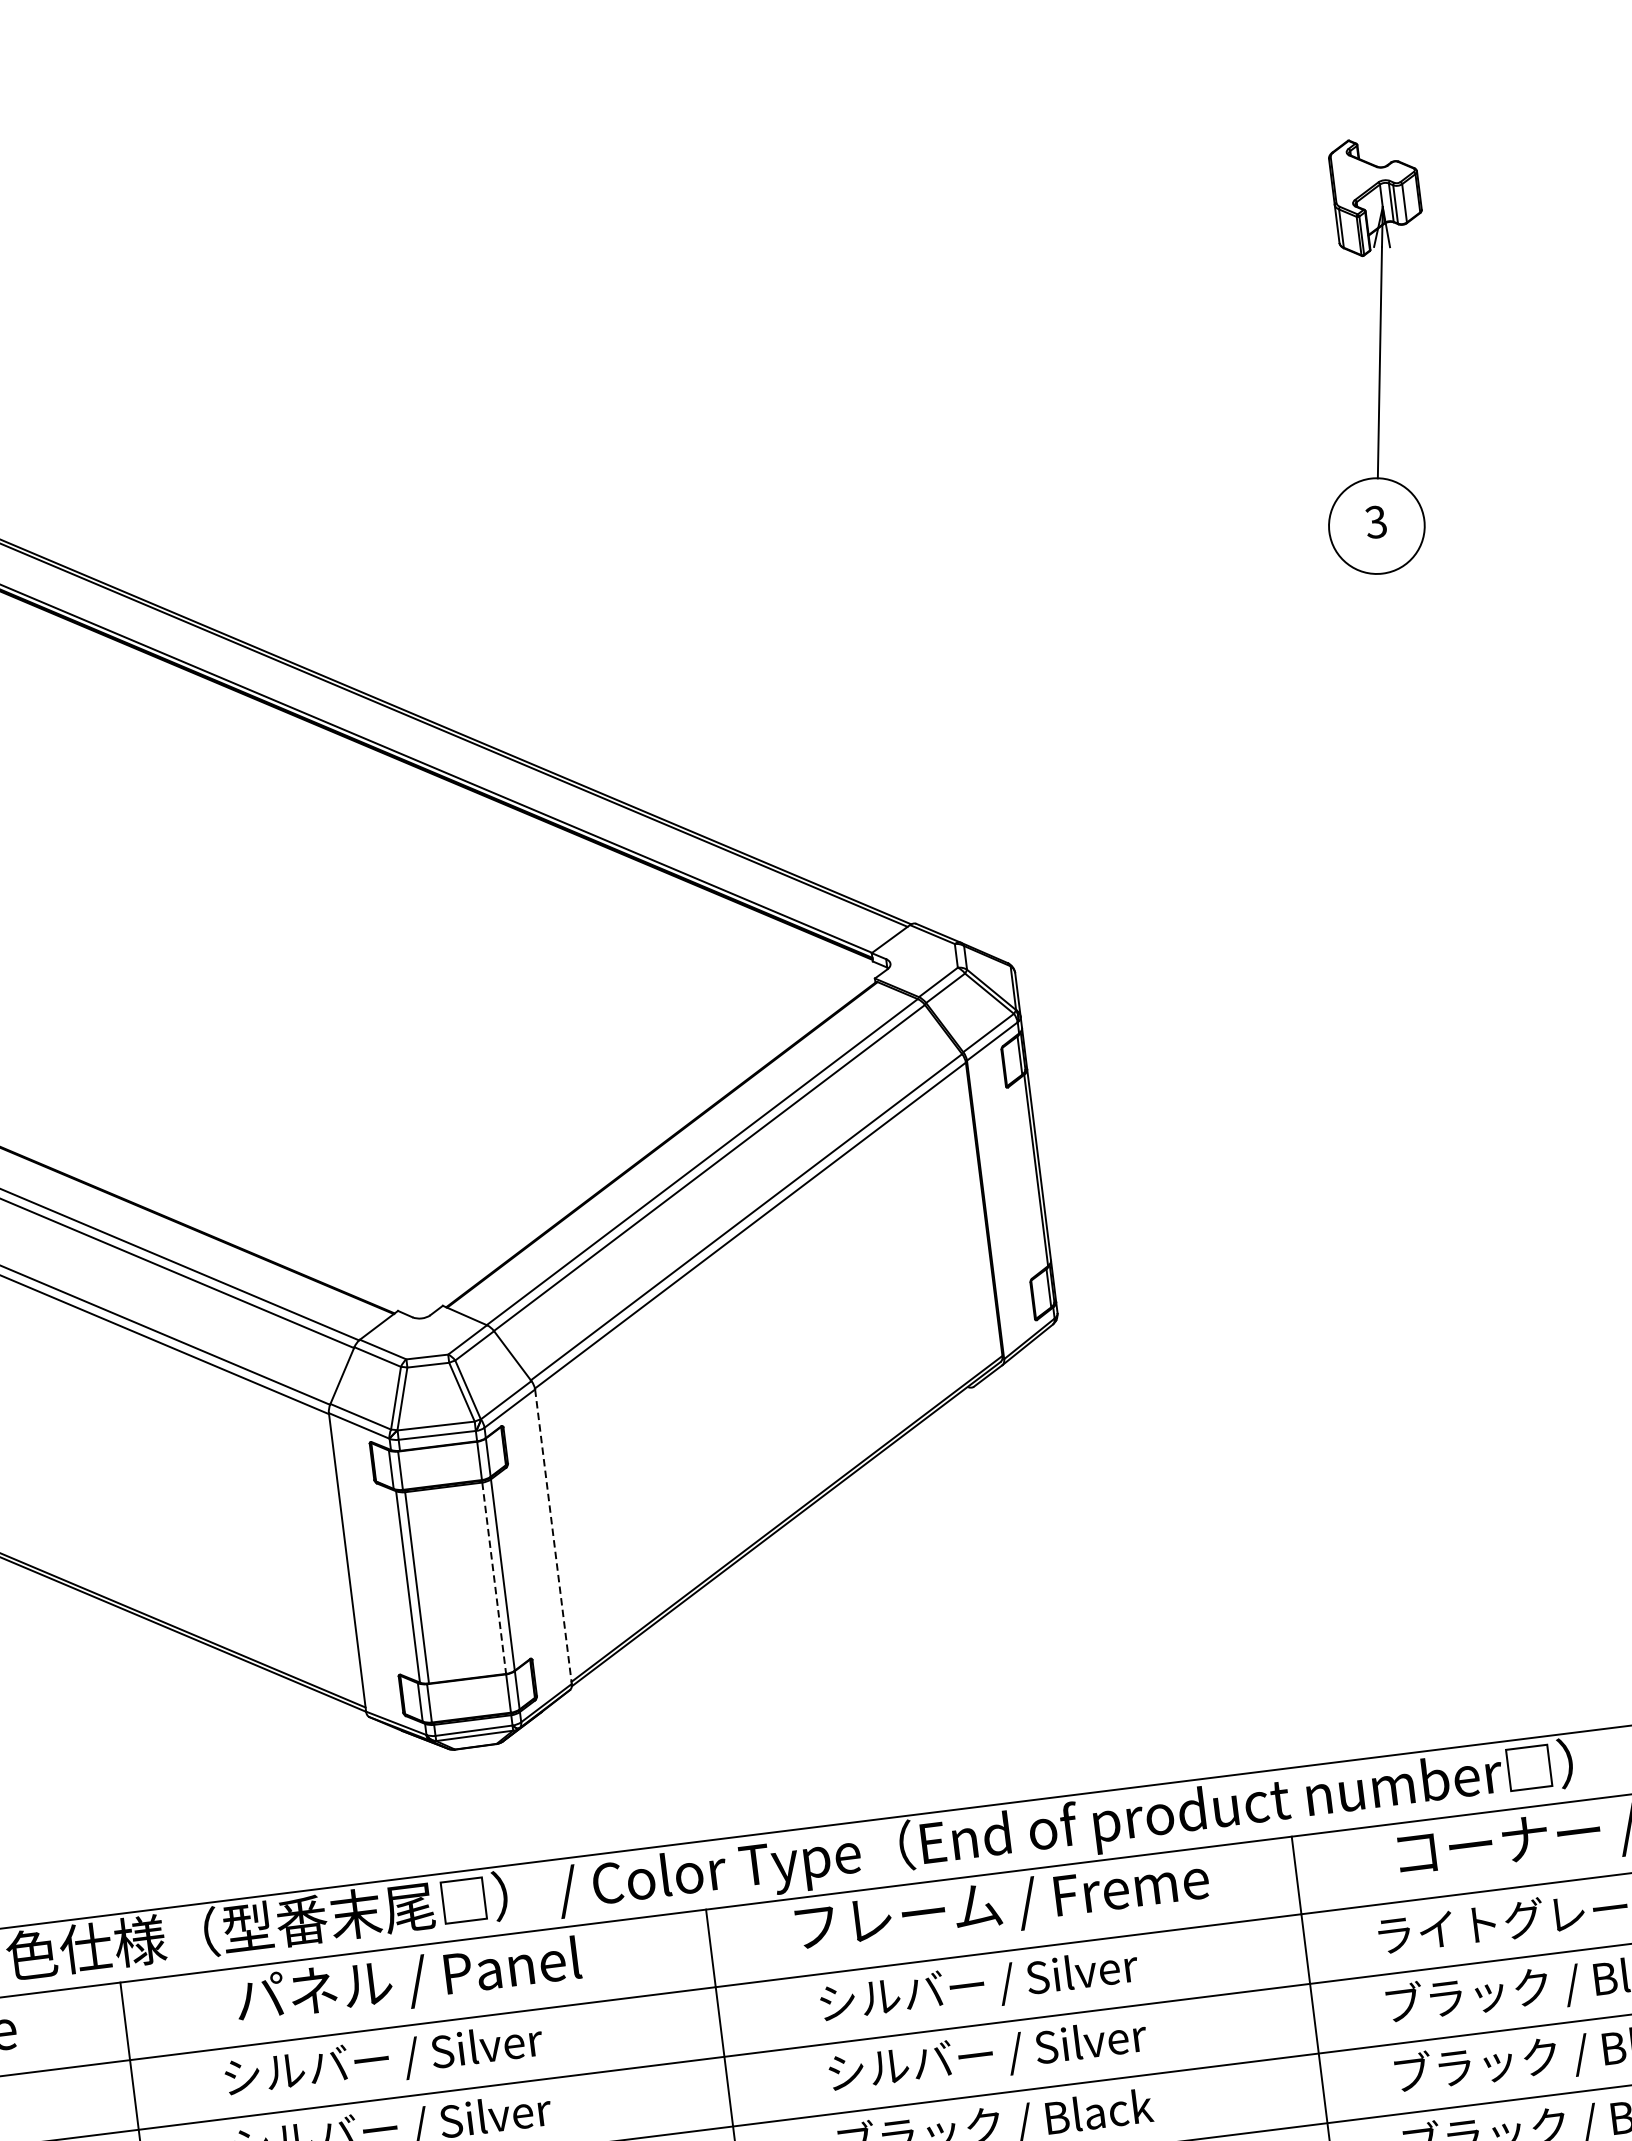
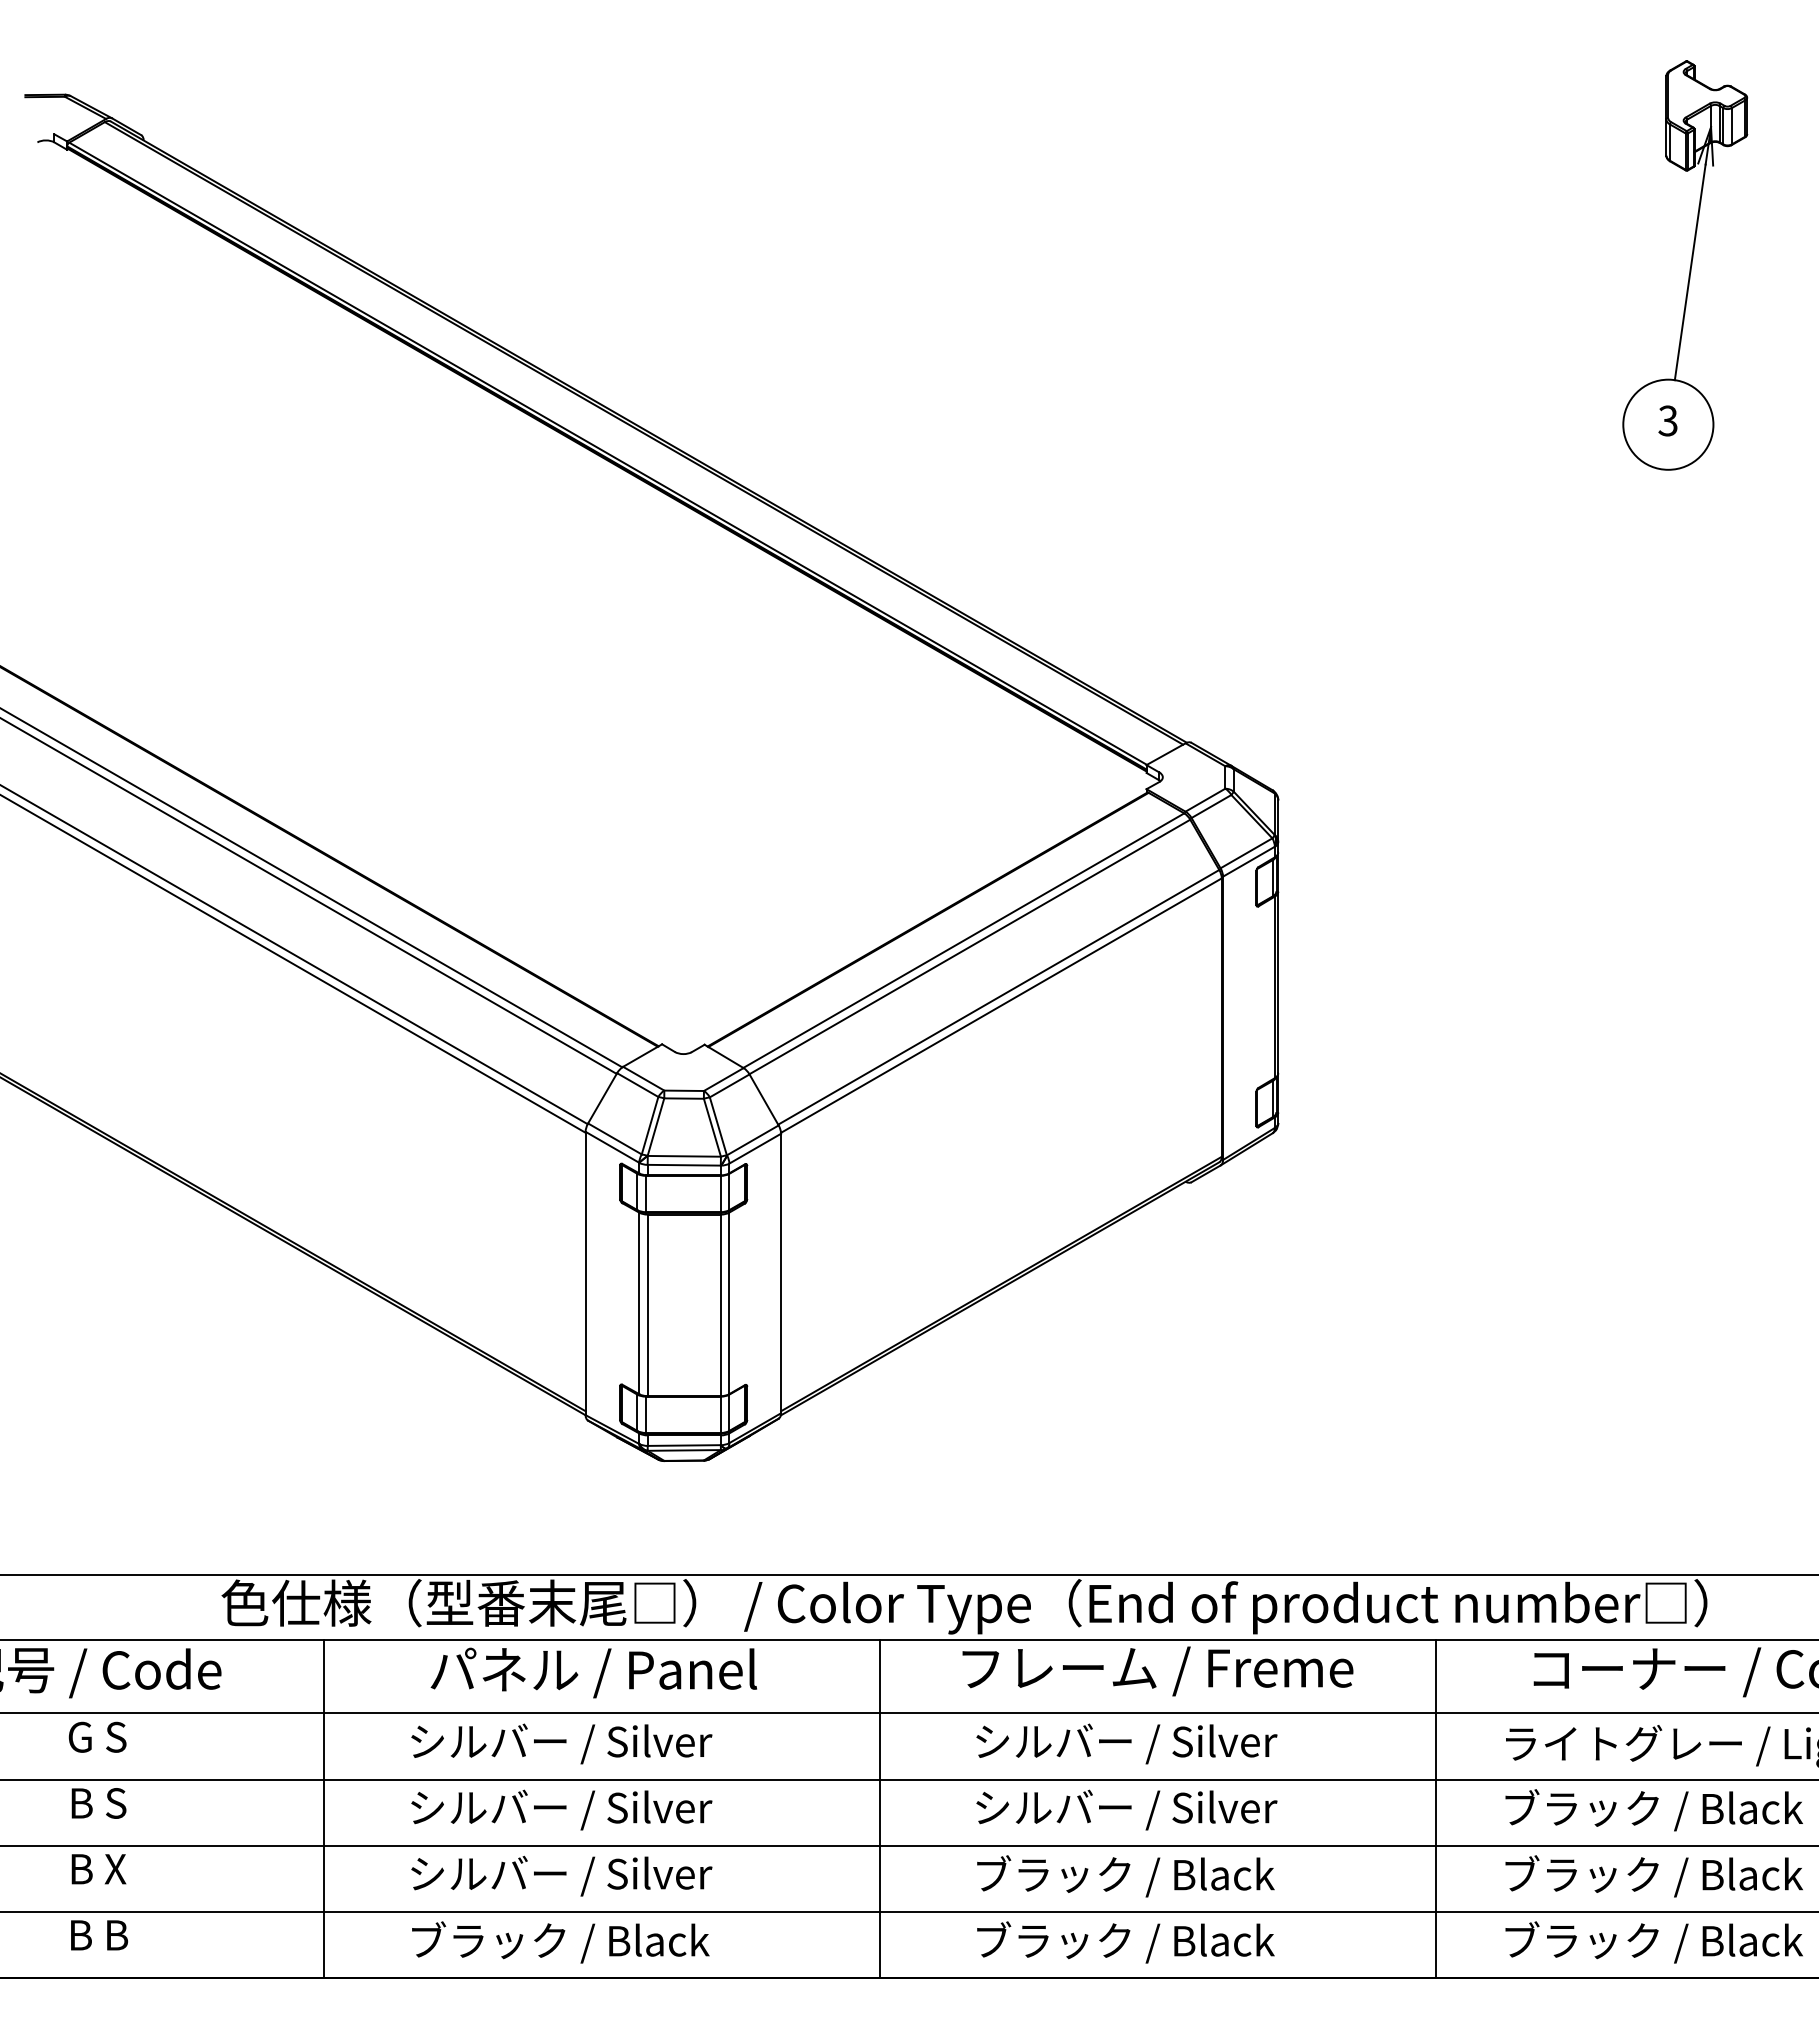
line: (553, 1536) -> (781, 1273), dashed -> solid
line: (493, 1578) -> (720, 1305), dashed -> solid

